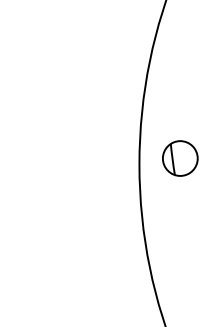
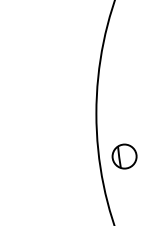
part: (180, 158) -> (124, 156), moved

